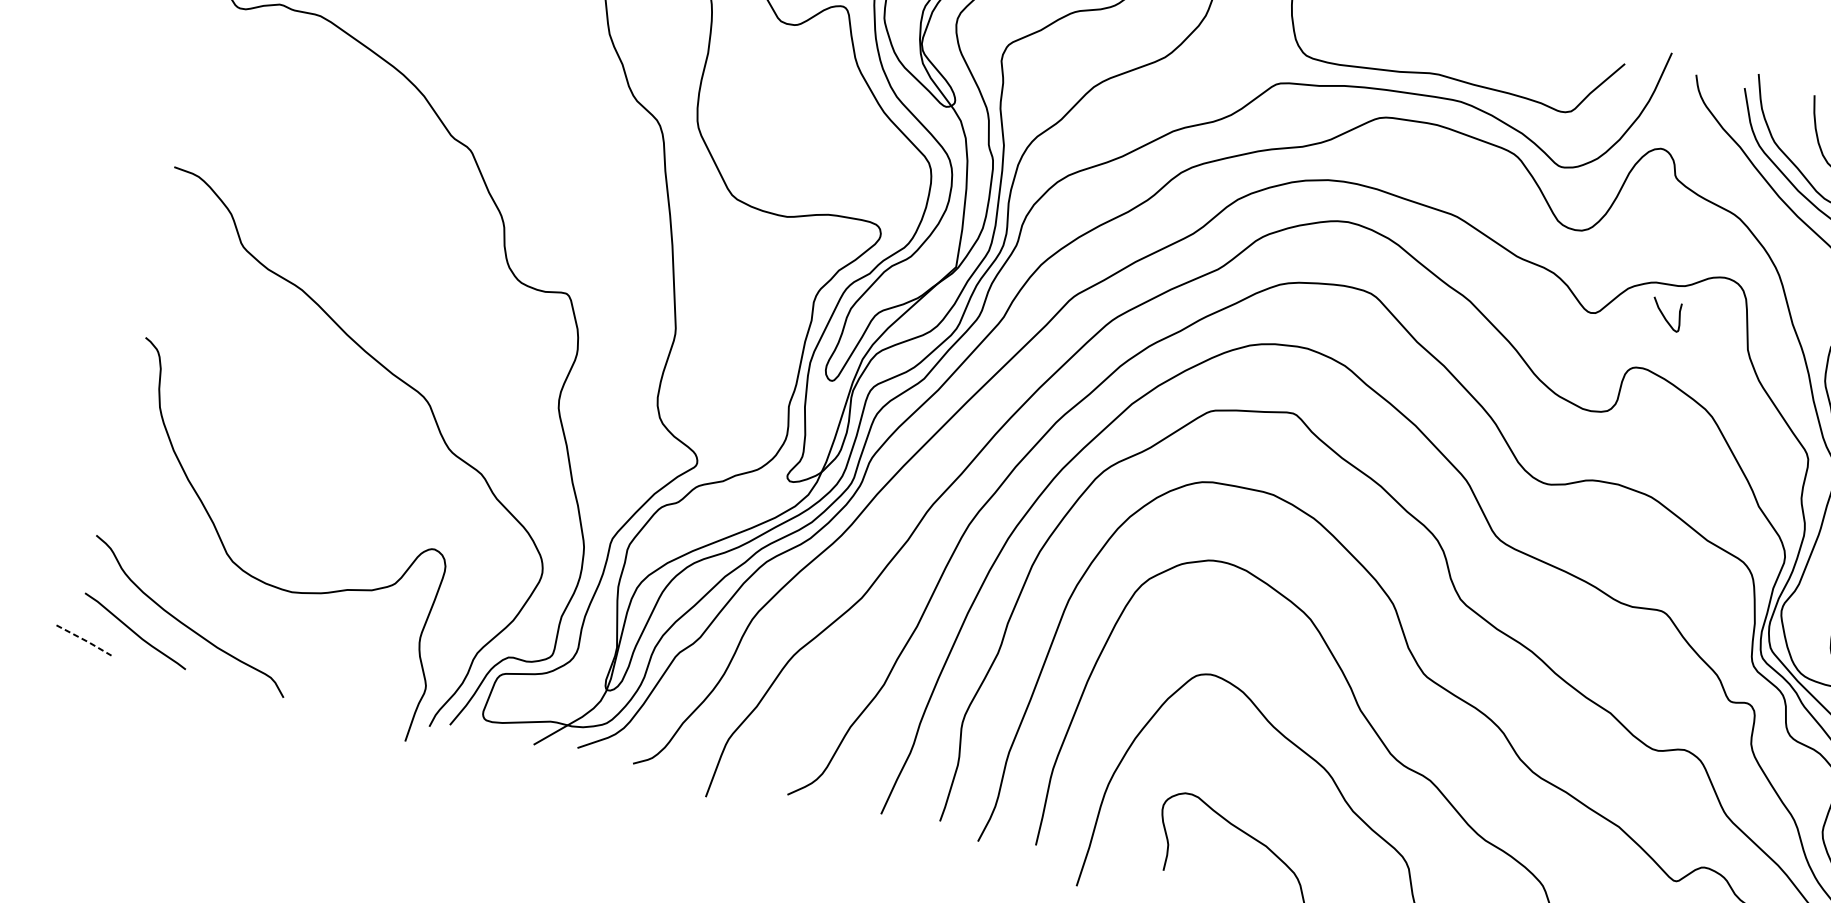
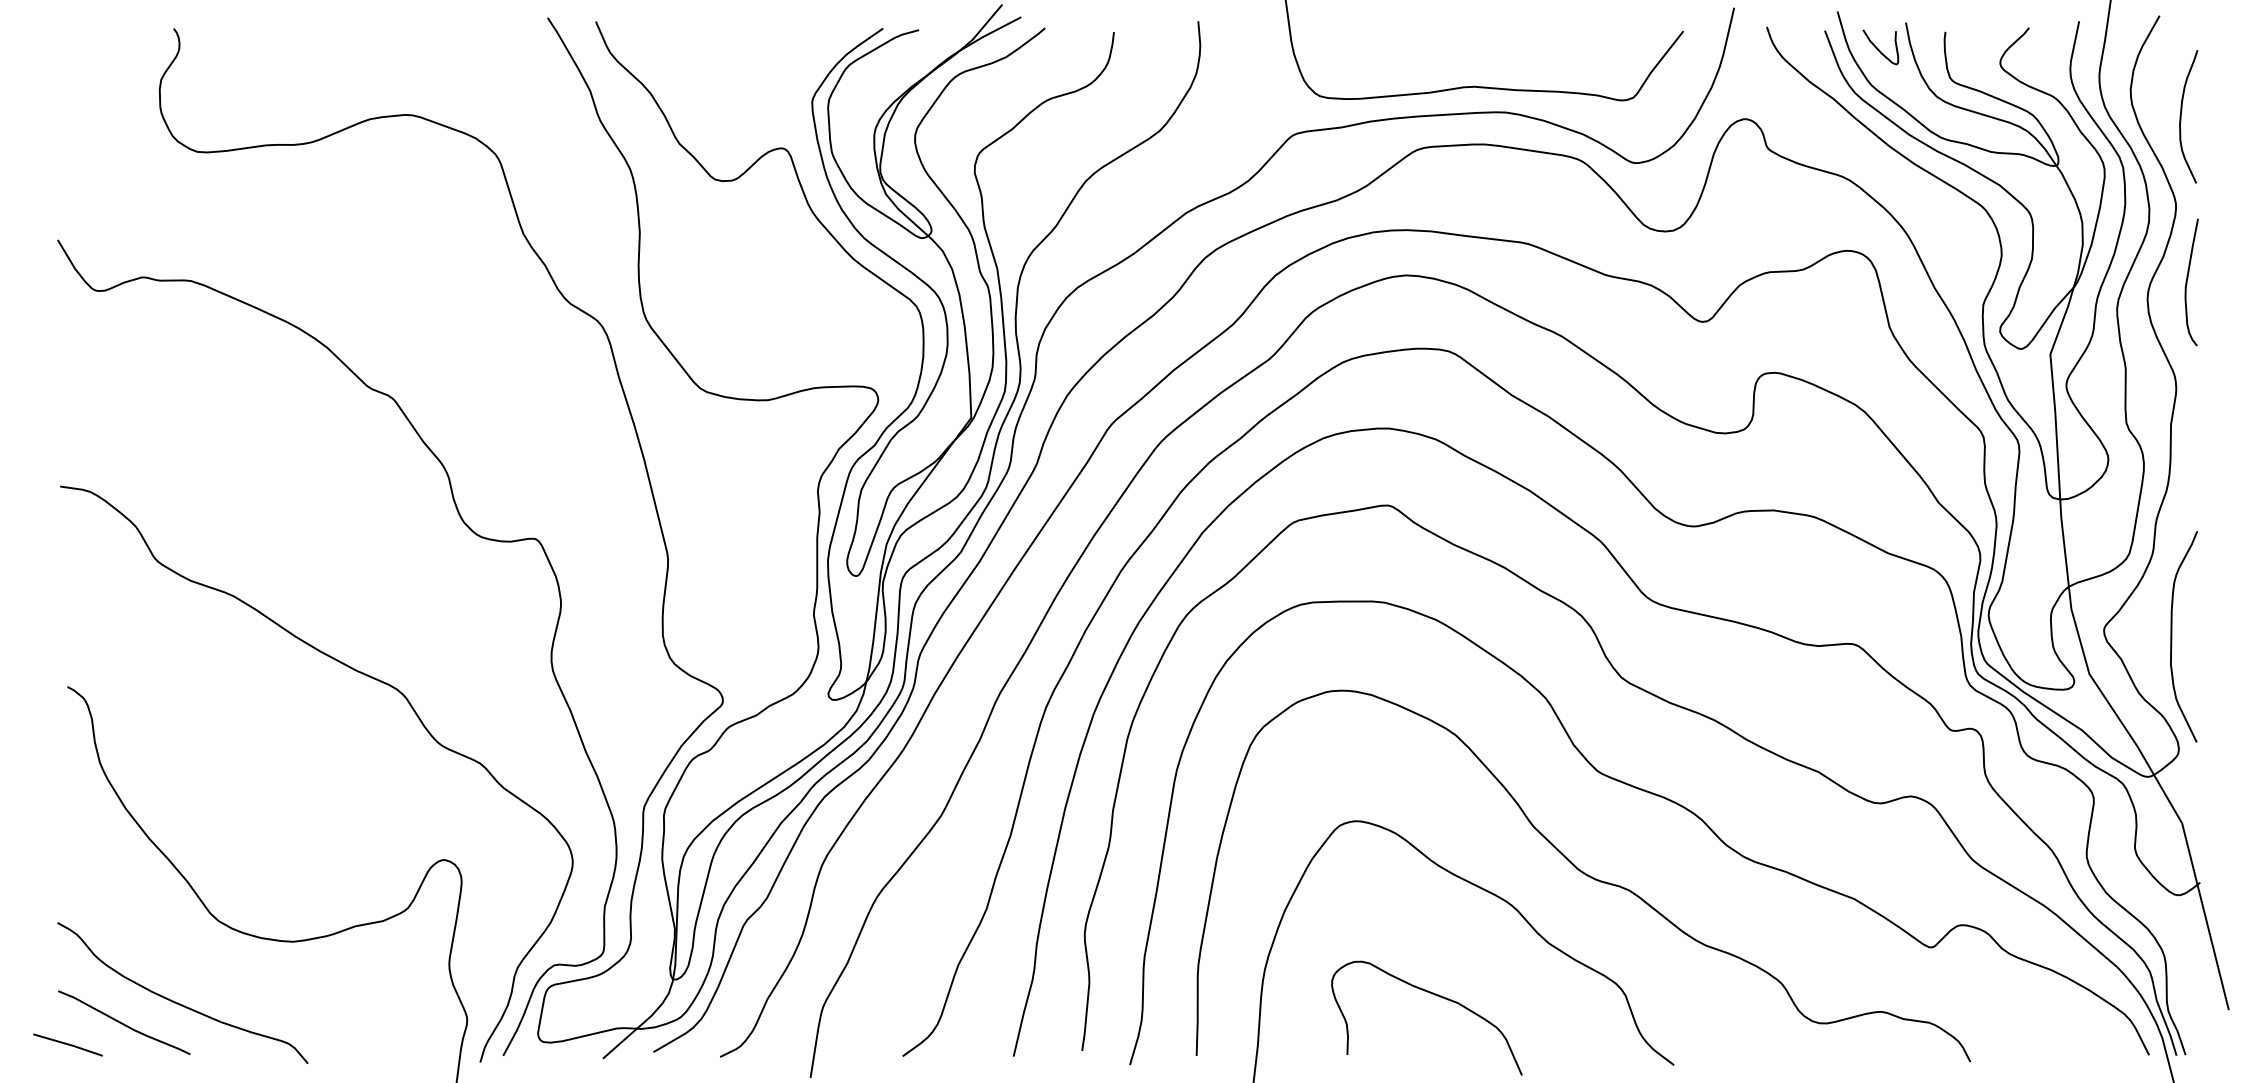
curve: (1664, 315) -> (1878, 48), moved
line: (85, 640) -> (69, 1044), dashed -> solid

